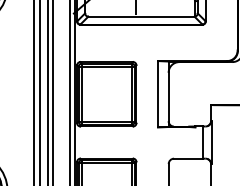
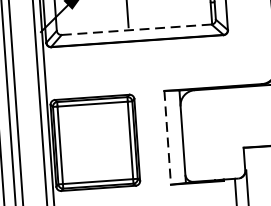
line: (140, 16) -> (135, 29), solid -> dashed
line: (157, 94) -> (167, 138), solid -> dashed

